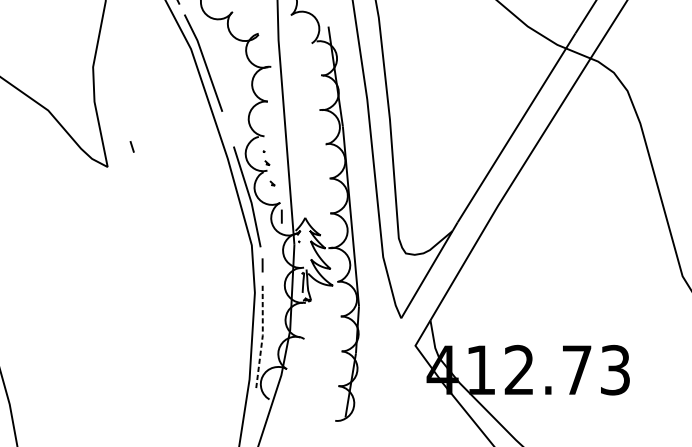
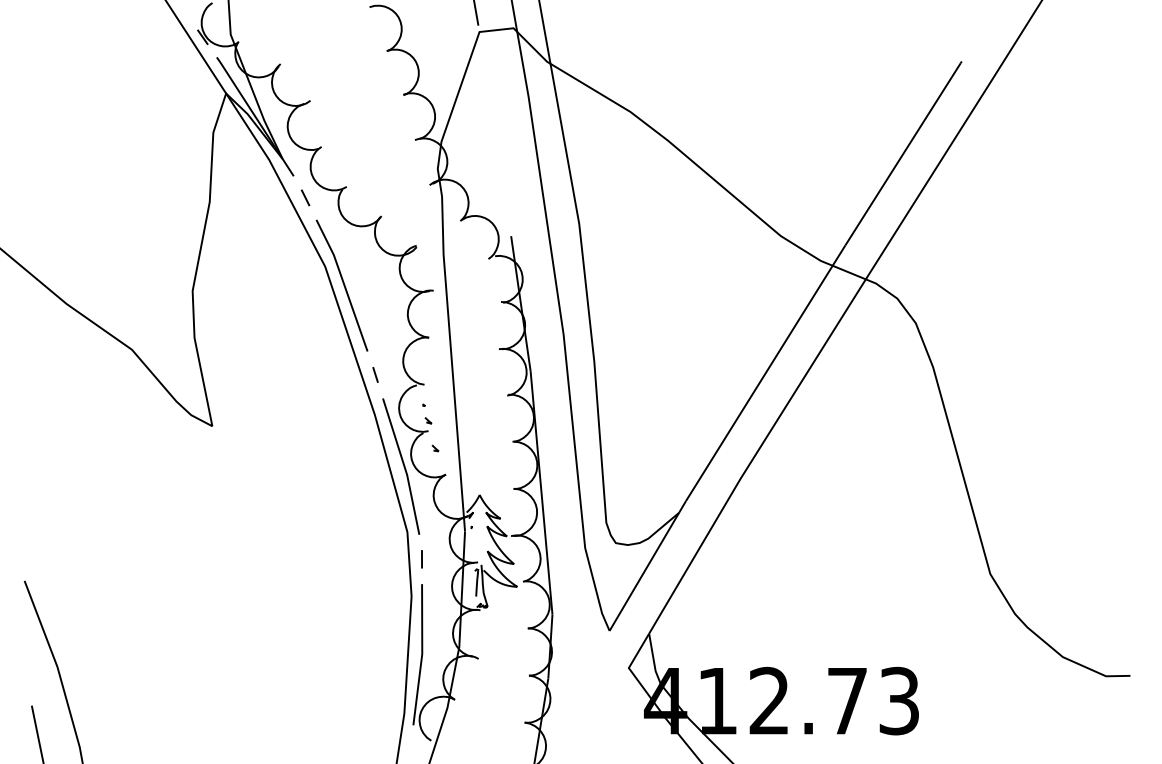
line: (132, 146) -> (375, 374), moved
line: (281, 216) -> (447, 493), removed
line: (262, 335) -> (422, 654), dashed -> solid

